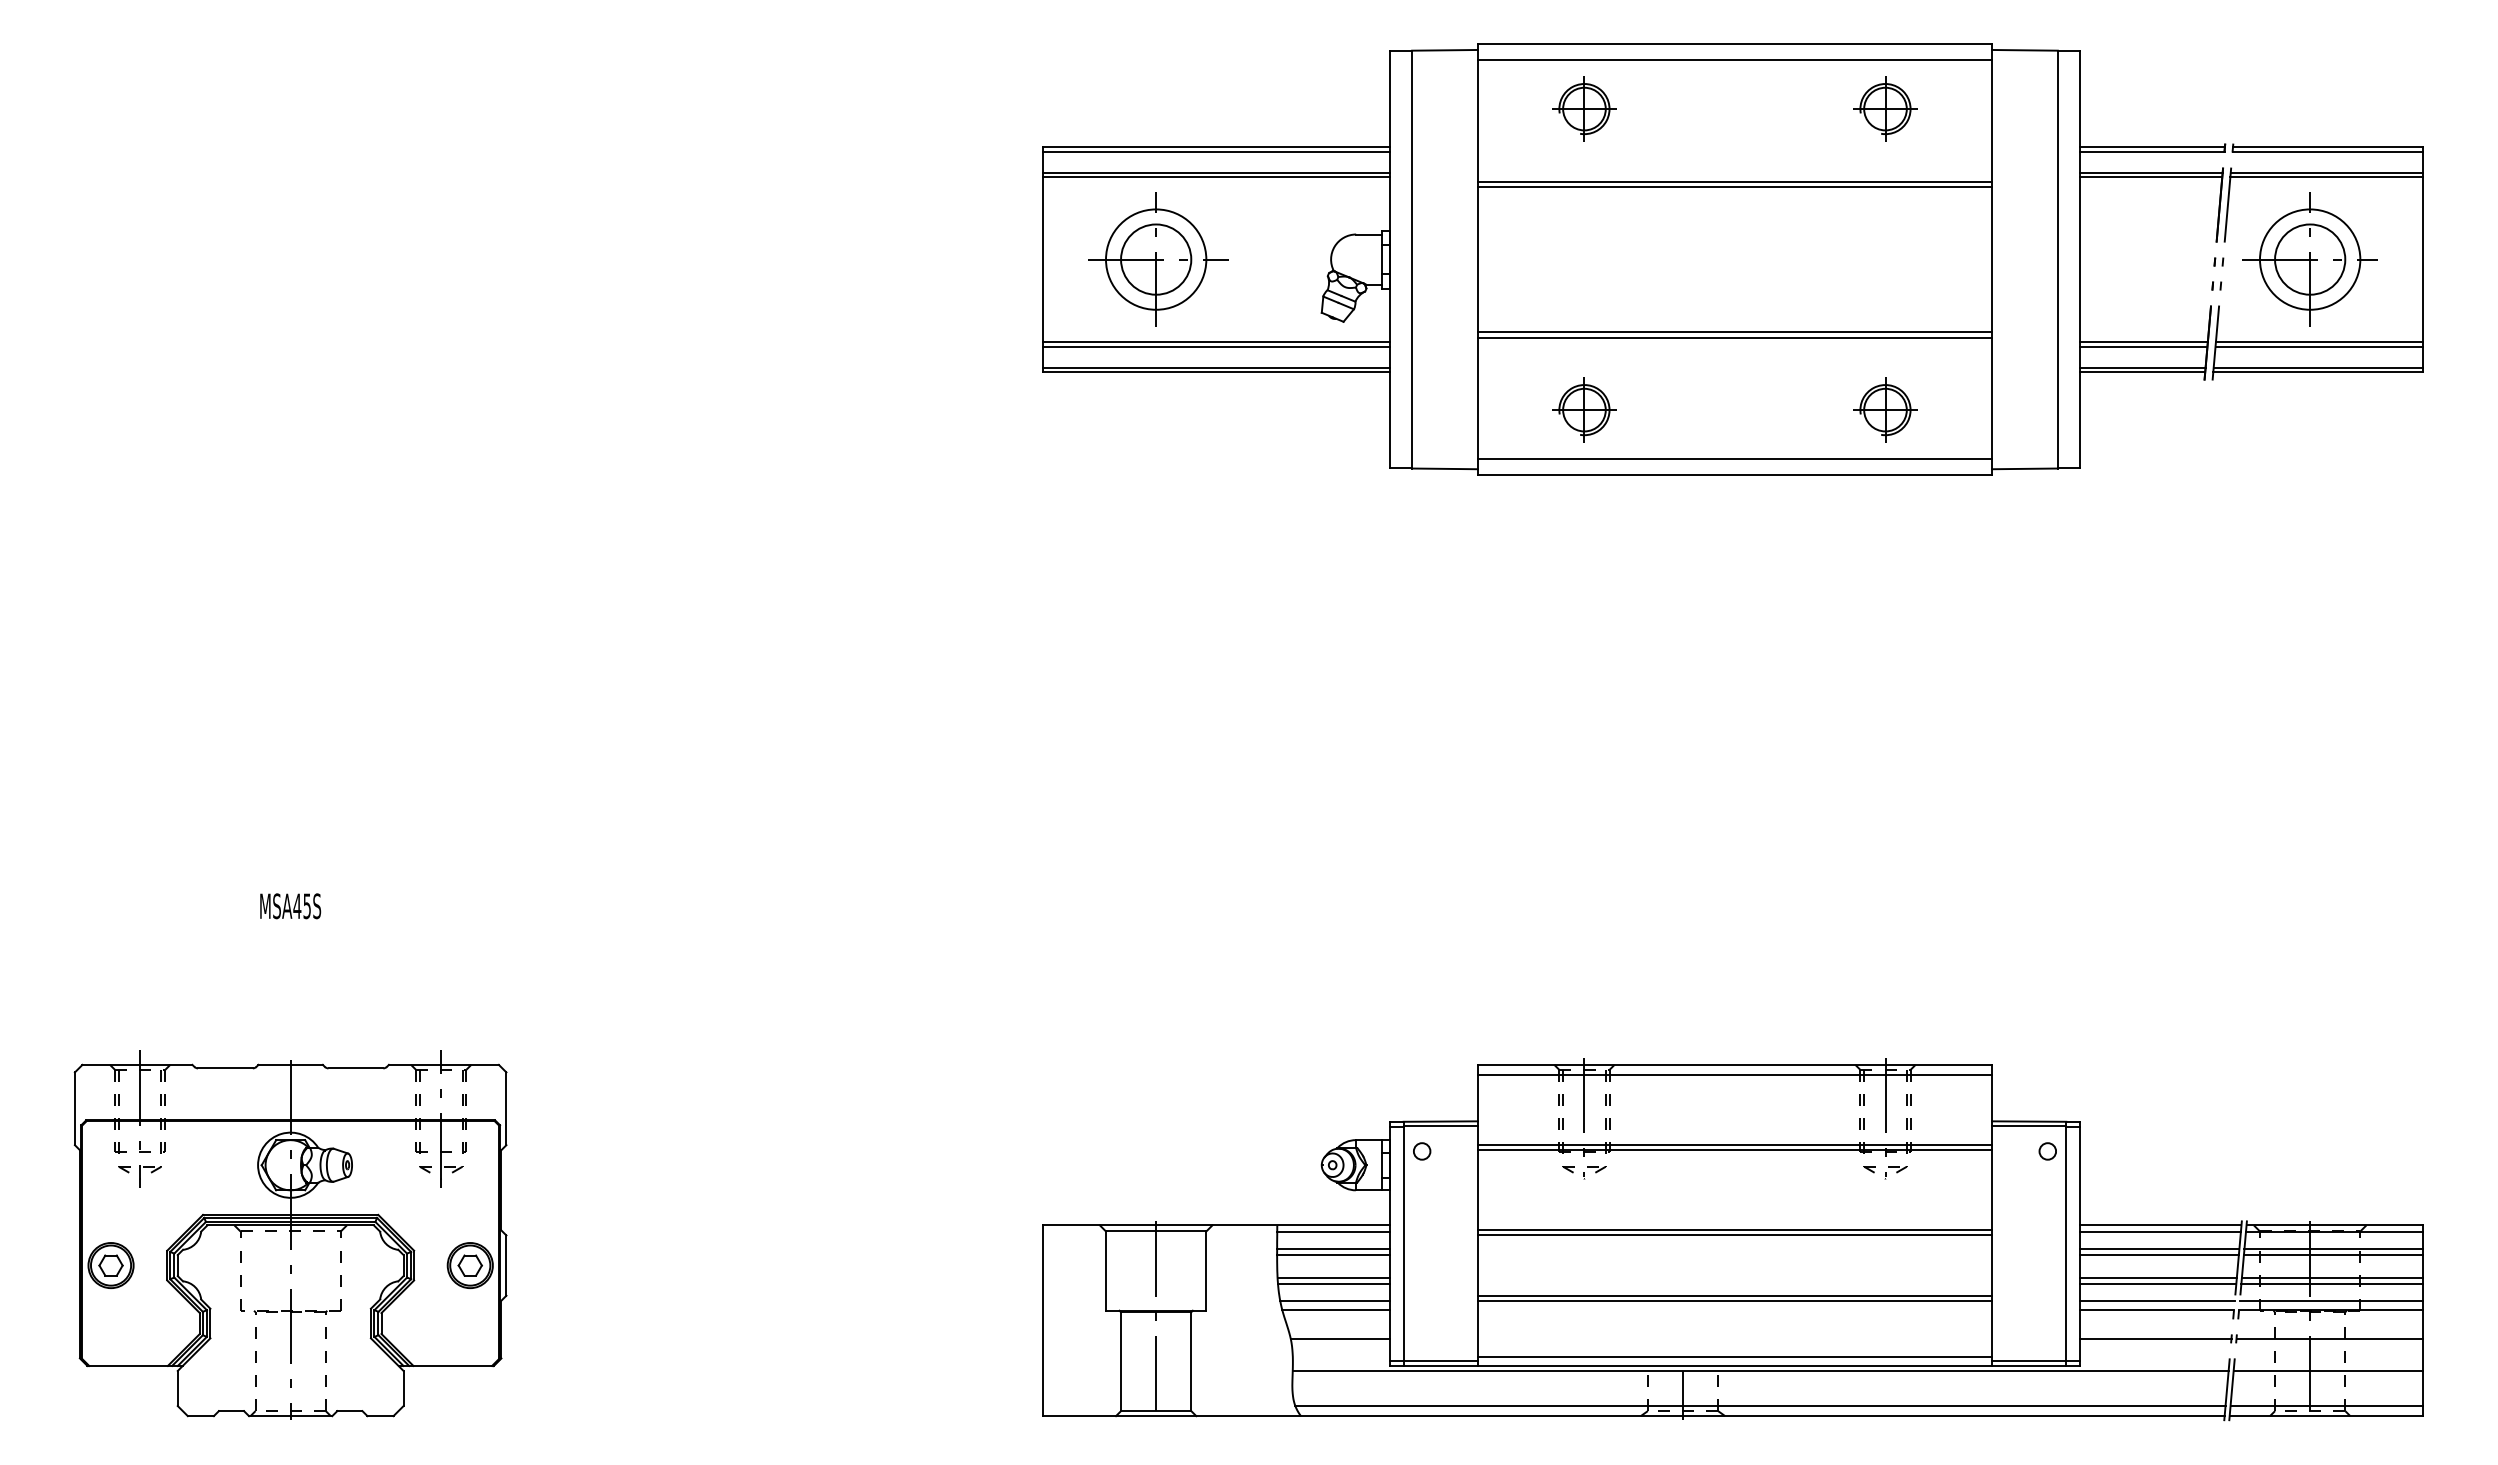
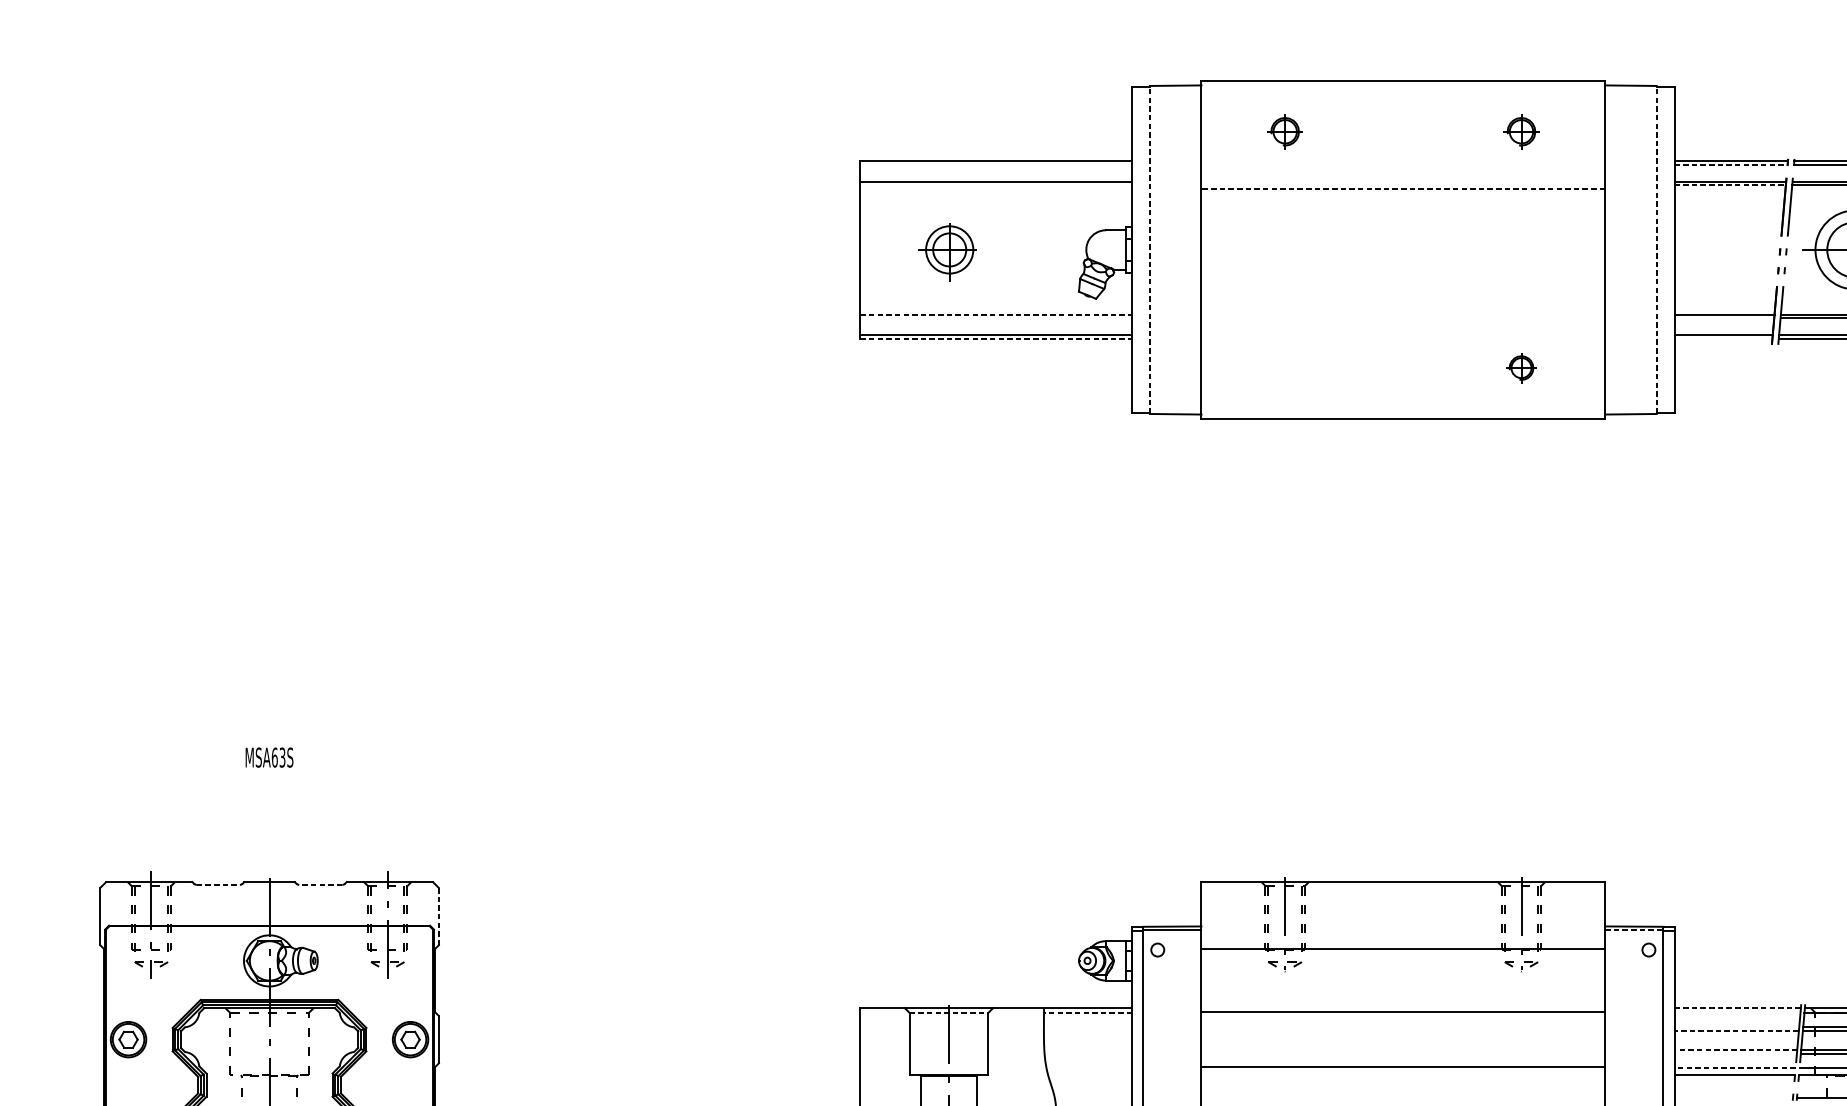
line: (1734, 59) -> (1402, 92), removed
part: (1584, 108) -> (1285, 131), size x0.7
part: (1885, 108) -> (1521, 131), size x0.7
line: (1216, 151) -> (996, 165), removed
line: (2152, 151) -> (1731, 165), solid -> dashed
line: (1216, 177) -> (996, 185), removed
line: (2151, 177) -> (1730, 185), solid -> dashed
line: (1734, 181) -> (1402, 188), solid -> dashed
line: (1734, 187) -> (1402, 193), removed
part: (1158, 259) -> (950, 249), size x0.6
line: (1412, 259) -> (1150, 249), solid -> dashed
line: (2057, 259) -> (1656, 249), solid -> dashed
line: (1734, 332) -> (1402, 307), removed
line: (1734, 337) -> (1402, 311), removed
line: (1216, 341) -> (996, 314), solid -> dashed
line: (1216, 346) -> (996, 318), removed
line: (2143, 346) -> (1724, 318), removed
line: (1216, 372) -> (996, 338), solid -> dashed
line: (2142, 372) -> (1723, 338), removed
part: (1584, 409) -> (1285, 367), removed
part: (1885, 409) -> (1521, 367), size x0.6
line: (1734, 459) -> (1402, 406), removed
text: (301, 906) -> (278, 757), MSA45S -> MSA63S
line: (225, 1068) -> (218, 884), solid -> dashed
line: (355, 1068) -> (320, 884), solid -> dashed
line: (1734, 1074) -> (1402, 889), removed
line: (506, 1109) -> (438, 917), solid -> dashed
line: (2029, 1126) -> (1634, 930), solid -> dashed
line: (1734, 1145) -> (1402, 945), removed
line: (2160, 1225) -> (1737, 1008), solid -> dashed
line: (1156, 1231) -> (949, 1012), solid -> dashed
line: (1332, 1232) -> (1087, 1013), solid -> dashed
line: (2160, 1232) -> (1737, 1013), removed
line: (1734, 1235) -> (1402, 1016), removed
line: (1333, 1249) -> (1088, 1027), removed
line: (2159, 1249) -> (1736, 1027), removed
line: (1333, 1255) -> (1088, 1031), removed
line: (2159, 1255) -> (1736, 1031), solid -> dashed
line: (1333, 1278) -> (1088, 1049), removed
line: (2158, 1278) -> (1735, 1049), solid -> dashed
line: (1333, 1283) -> (1088, 1053), removed
line: (2158, 1283) -> (1735, 1053), removed
line: (1734, 1295) -> (1402, 1063), removed
line: (1334, 1301) -> (1088, 1067), removed
line: (2157, 1301) -> (1735, 1067), solid -> dashed
line: (1335, 1310) -> (1089, 1074), removed
line: (1339, 1339) -> (1092, 1097), removed
line: (2155, 1339) -> (1733, 1097), removed

